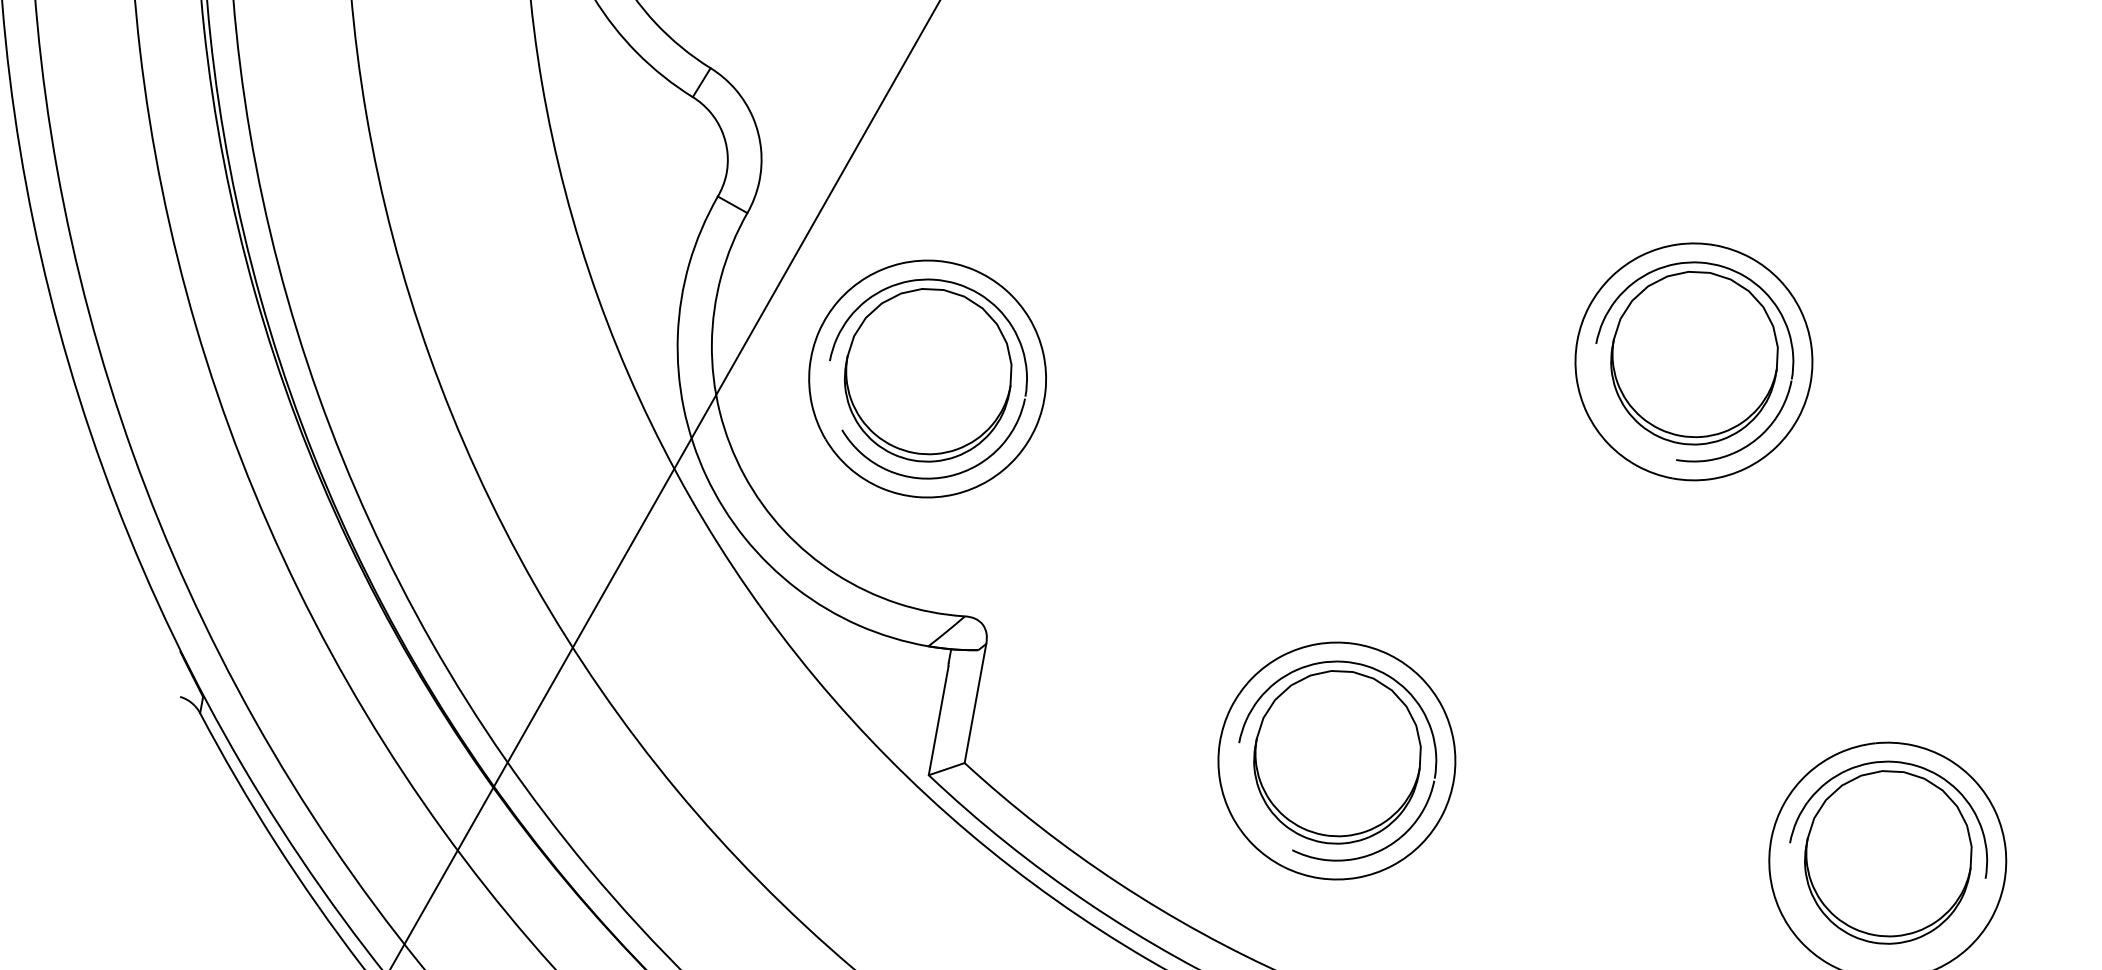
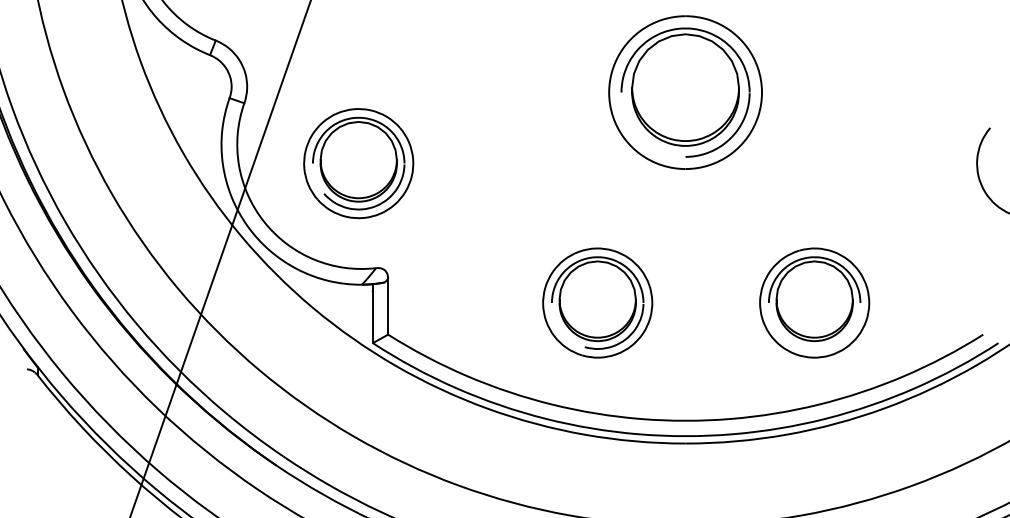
part: (1693, 361) -> (685, 92), size x1.4
part: (927, 378) -> (358, 163), moved
part: (1336, 759) -> (597, 302), moved

